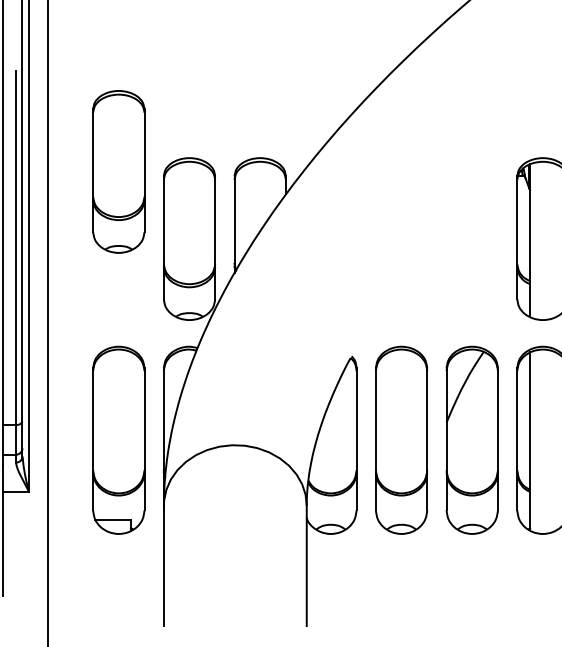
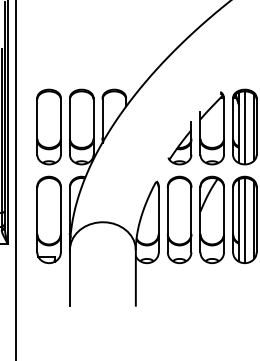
part: (117, 170) -> (48, 126), moved
line: (542, 240) -> (244, 127), added
part: (435, 242) -> (195, 128), added
line: (542, 441) -> (244, 220), added

